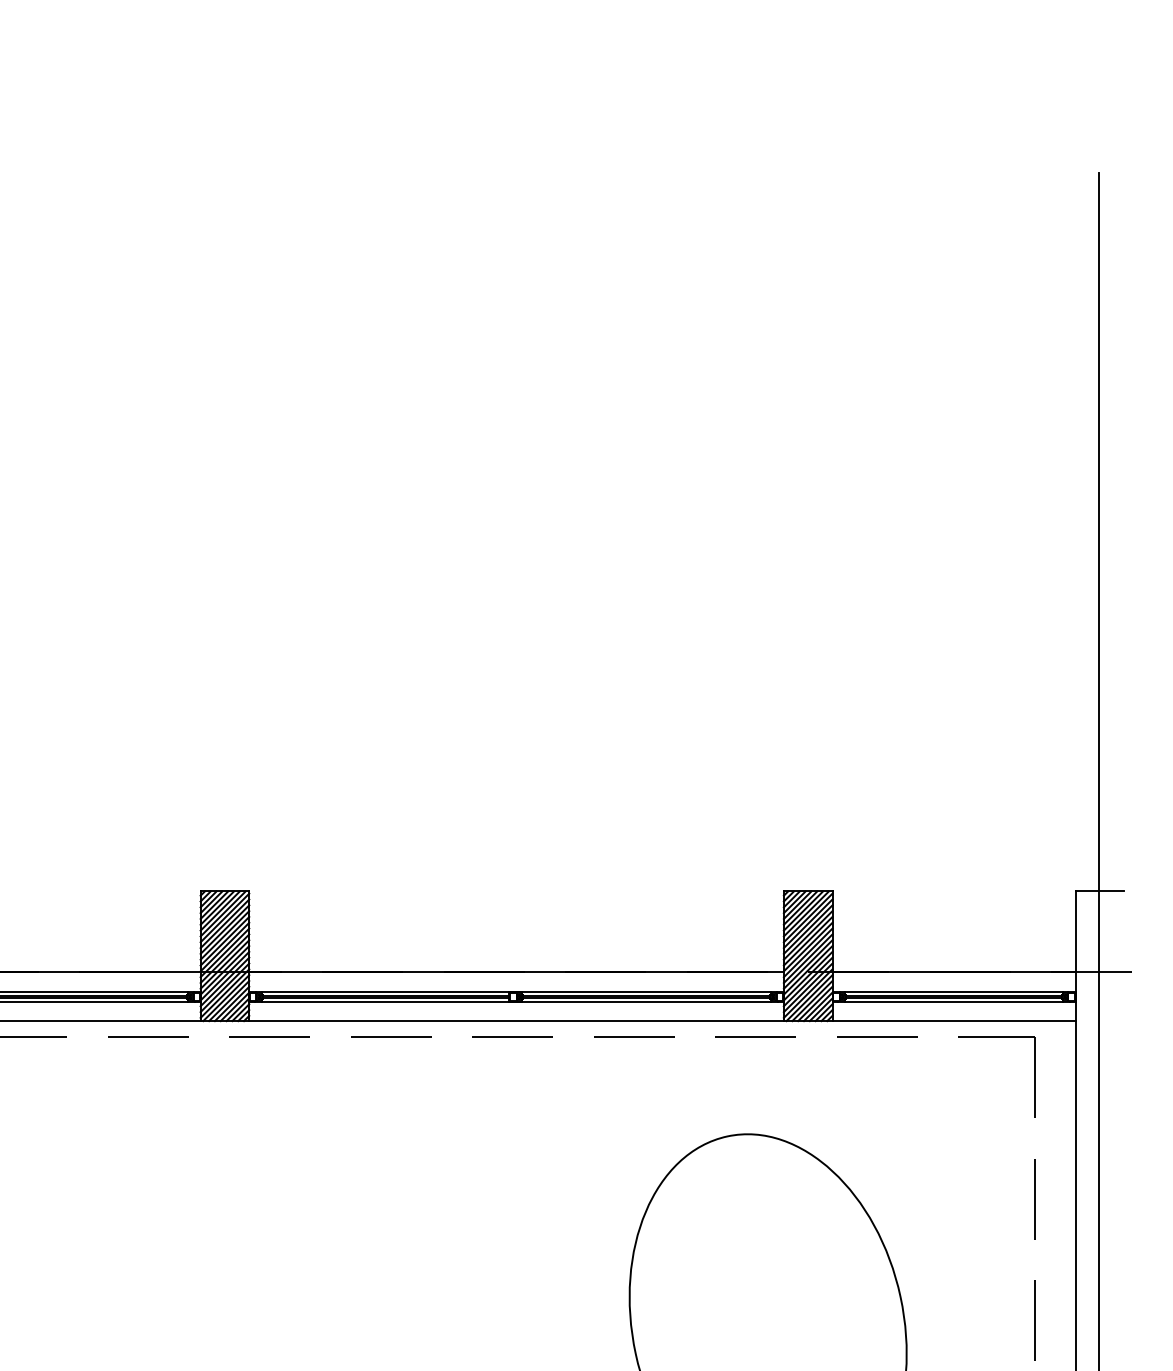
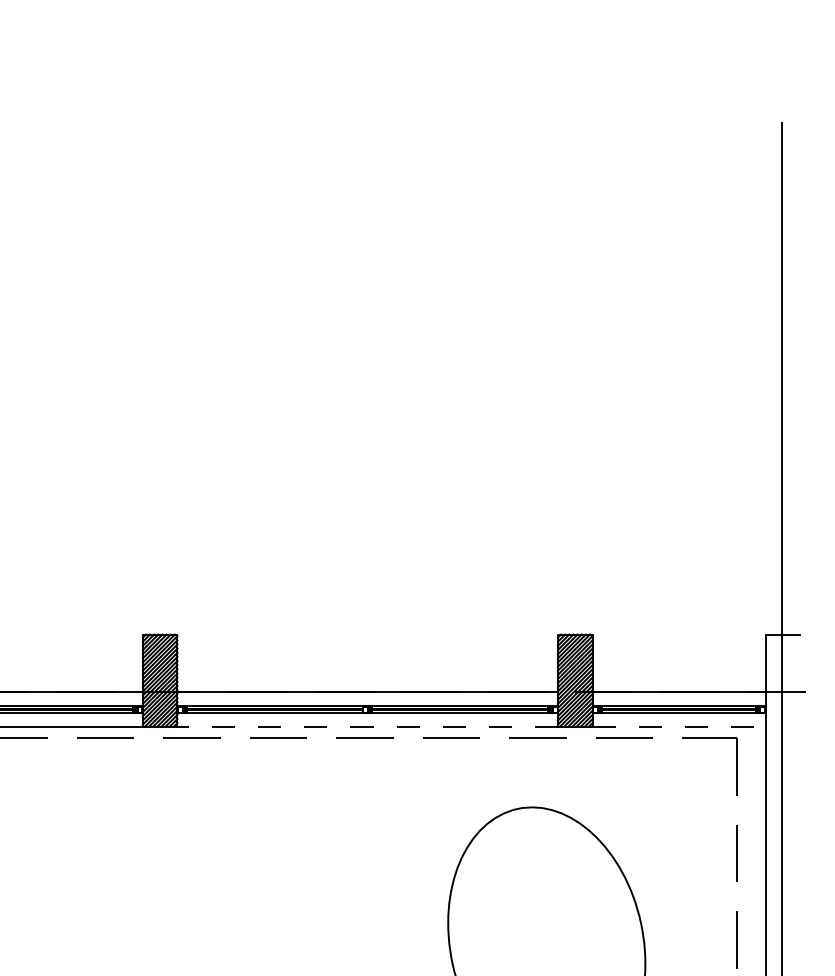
line: (516, 1020) -> (367, 726), solid -> dashed
line: (954, 1020) -> (679, 726), solid -> dashed

